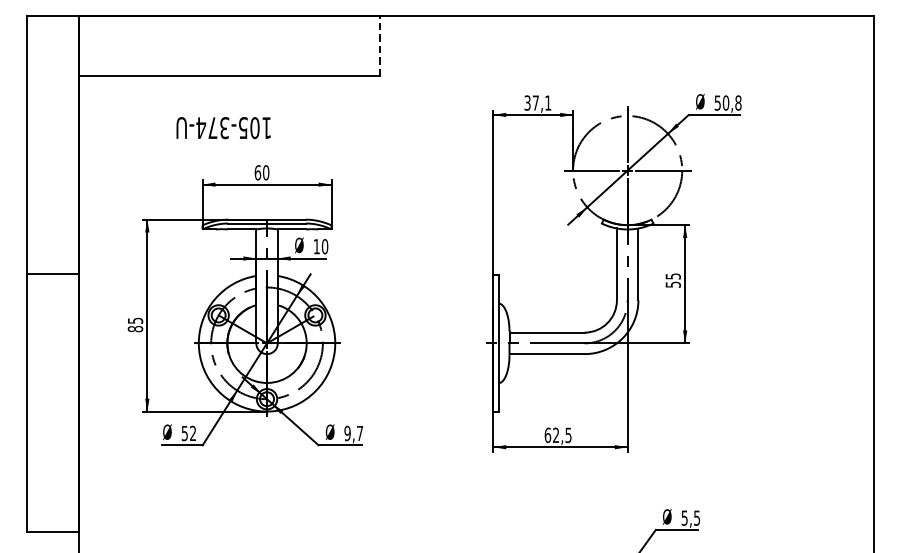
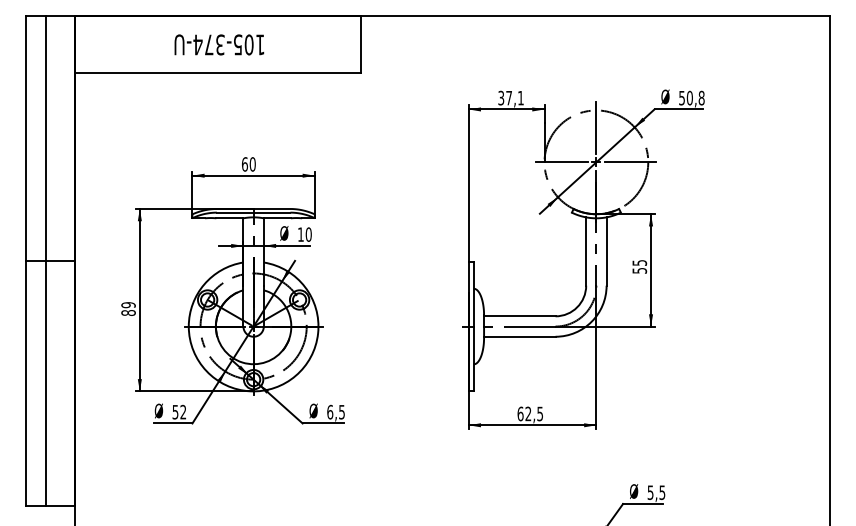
line: (379, 46) -> (360, 44), dashed -> solid
text: (223, 127) -> (219, 44), moved
line: (49, 273) -> (46, 260), added
text: (135, 321) -> (128, 305), 85 -> 89
text: (353, 432) -> (335, 411), 9,7 -> 6,5

